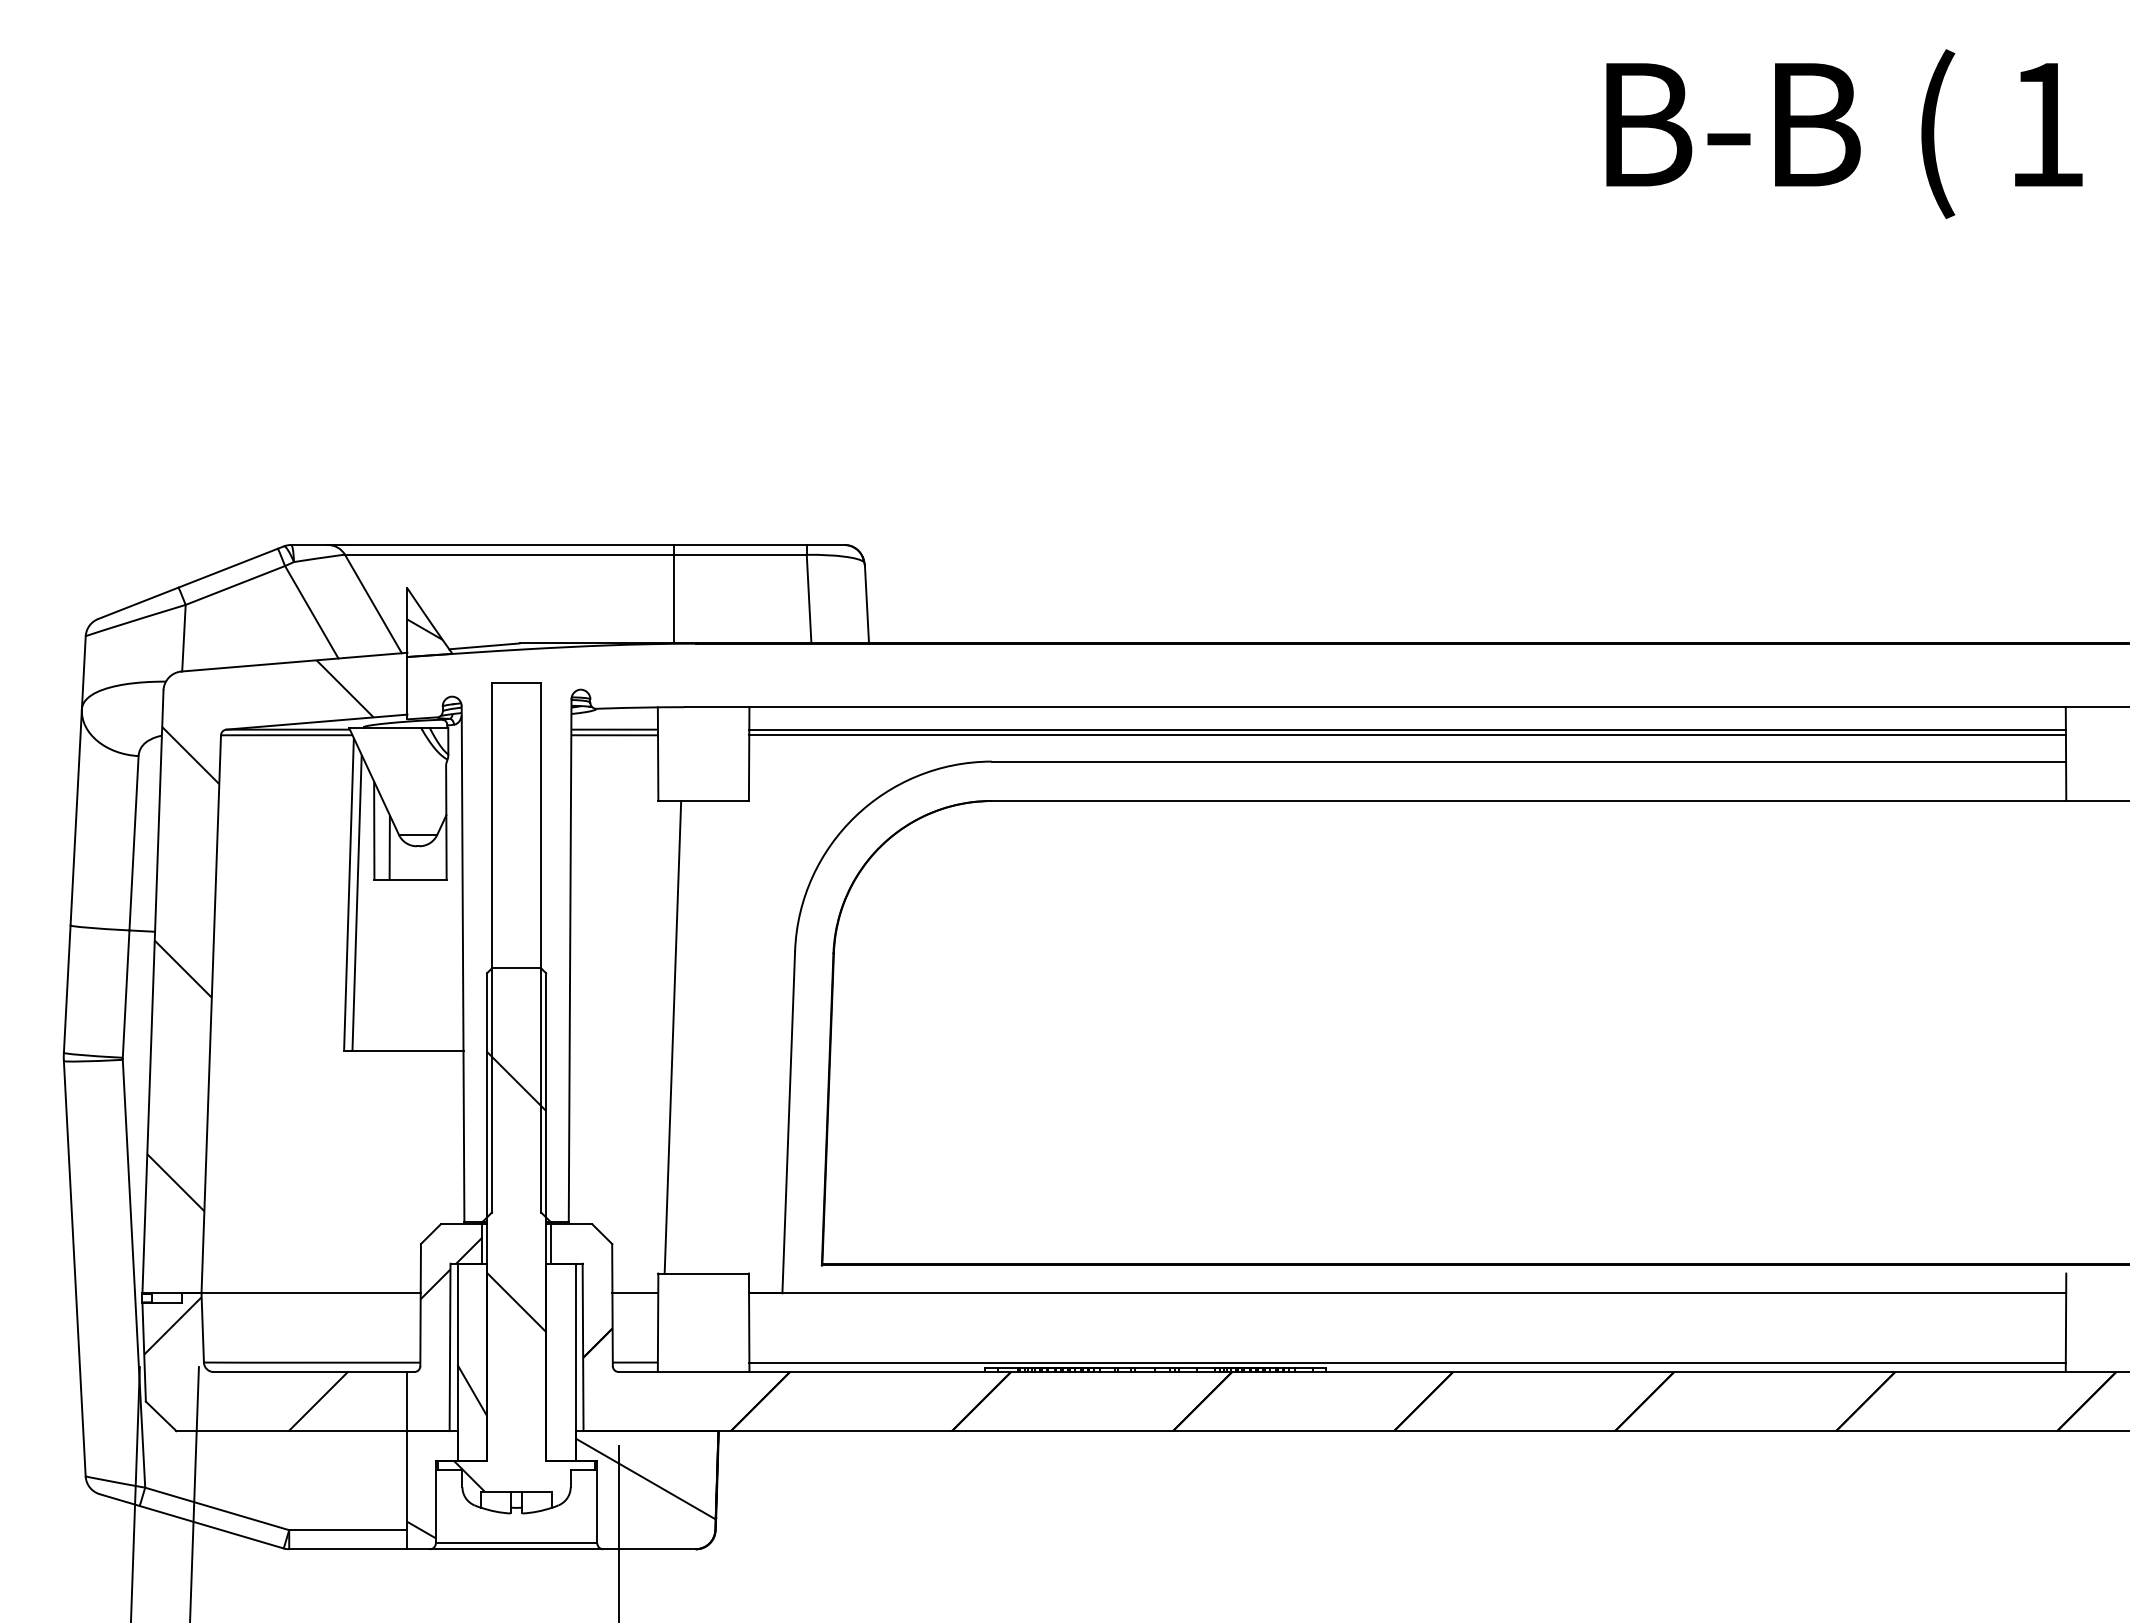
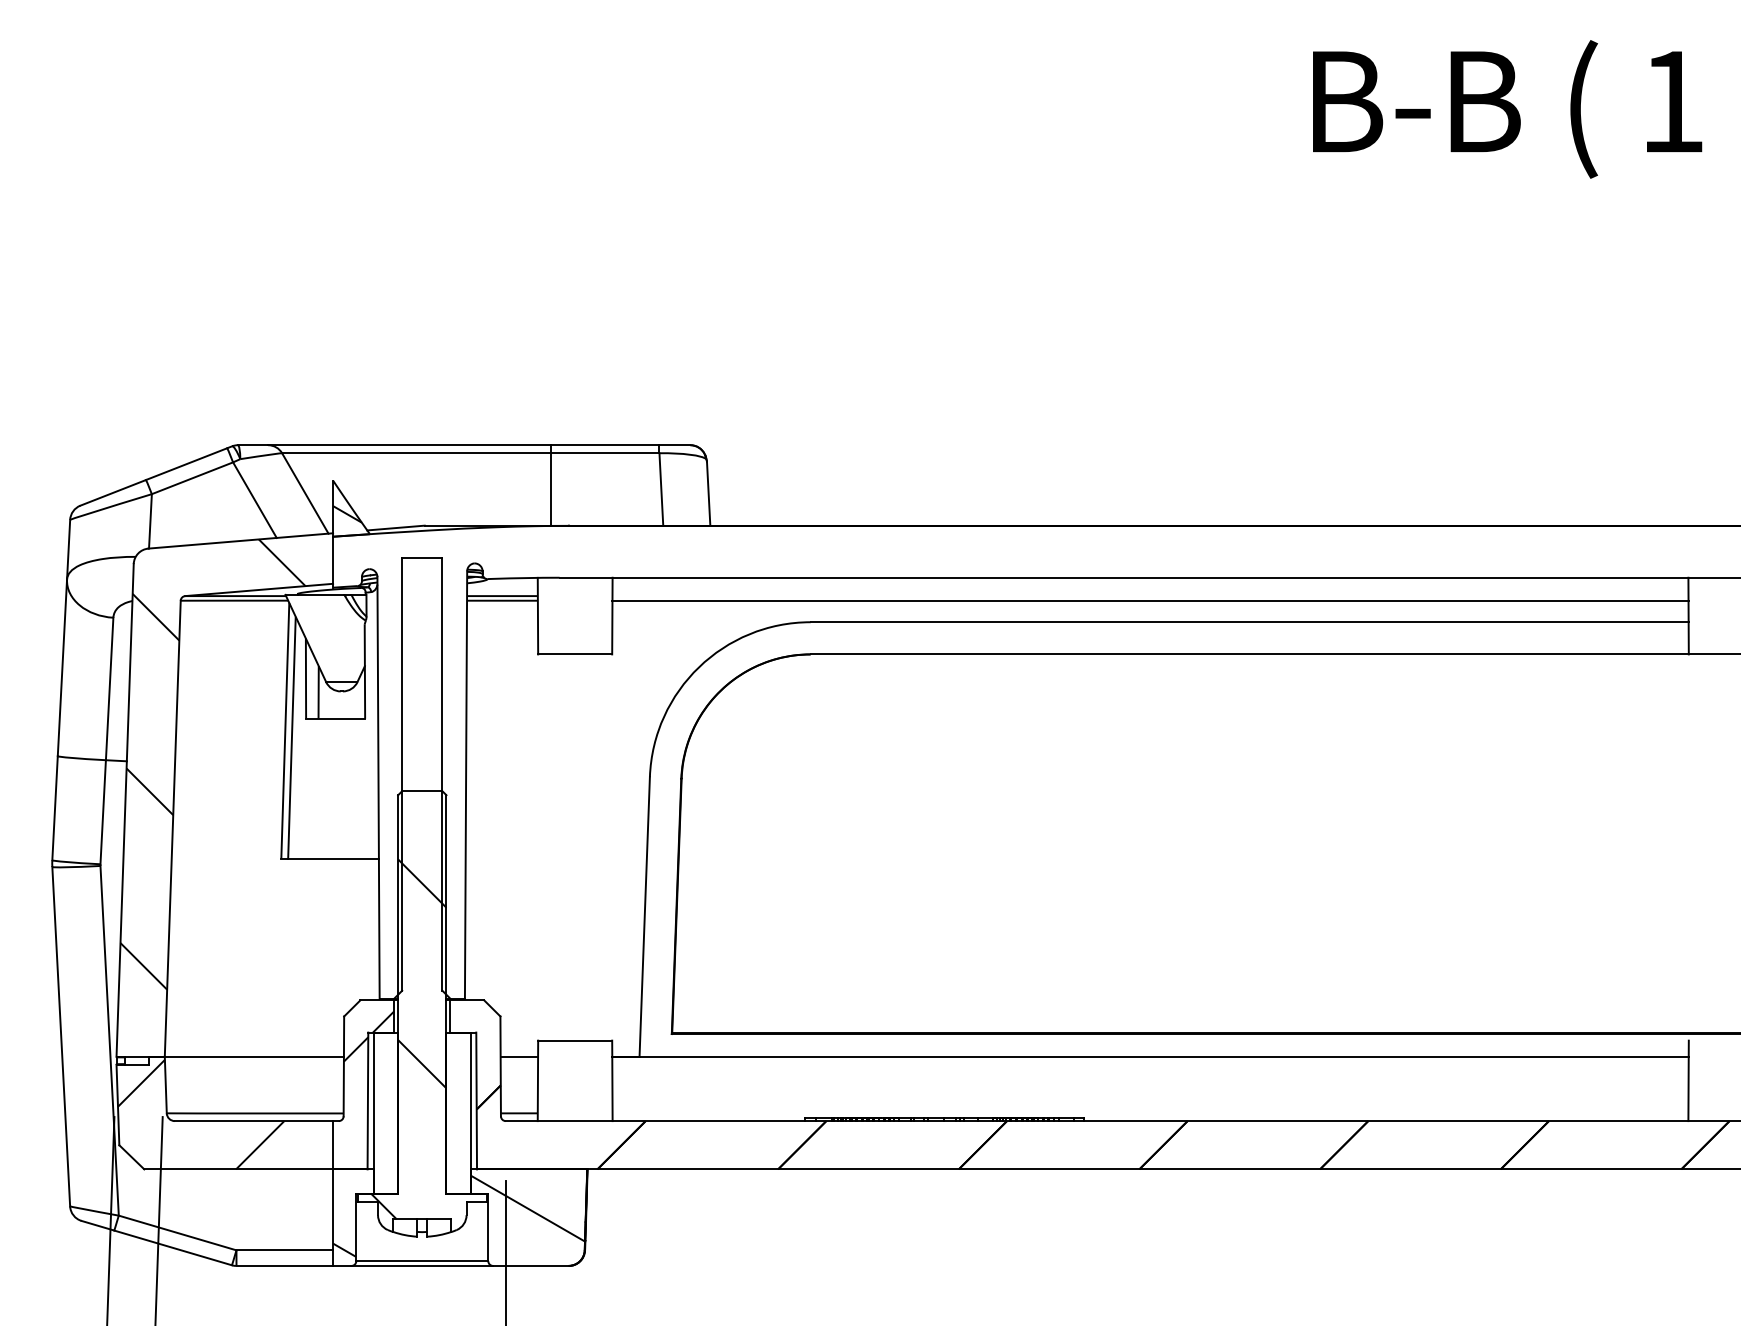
line: (1407, 730) -> (1150, 596), removed
line: (672, 1037) -> (549, 847), removed
line: (1407, 1362) -> (1150, 1113), removed
hatch: (472, 1390) -> (386, 1136), removed

